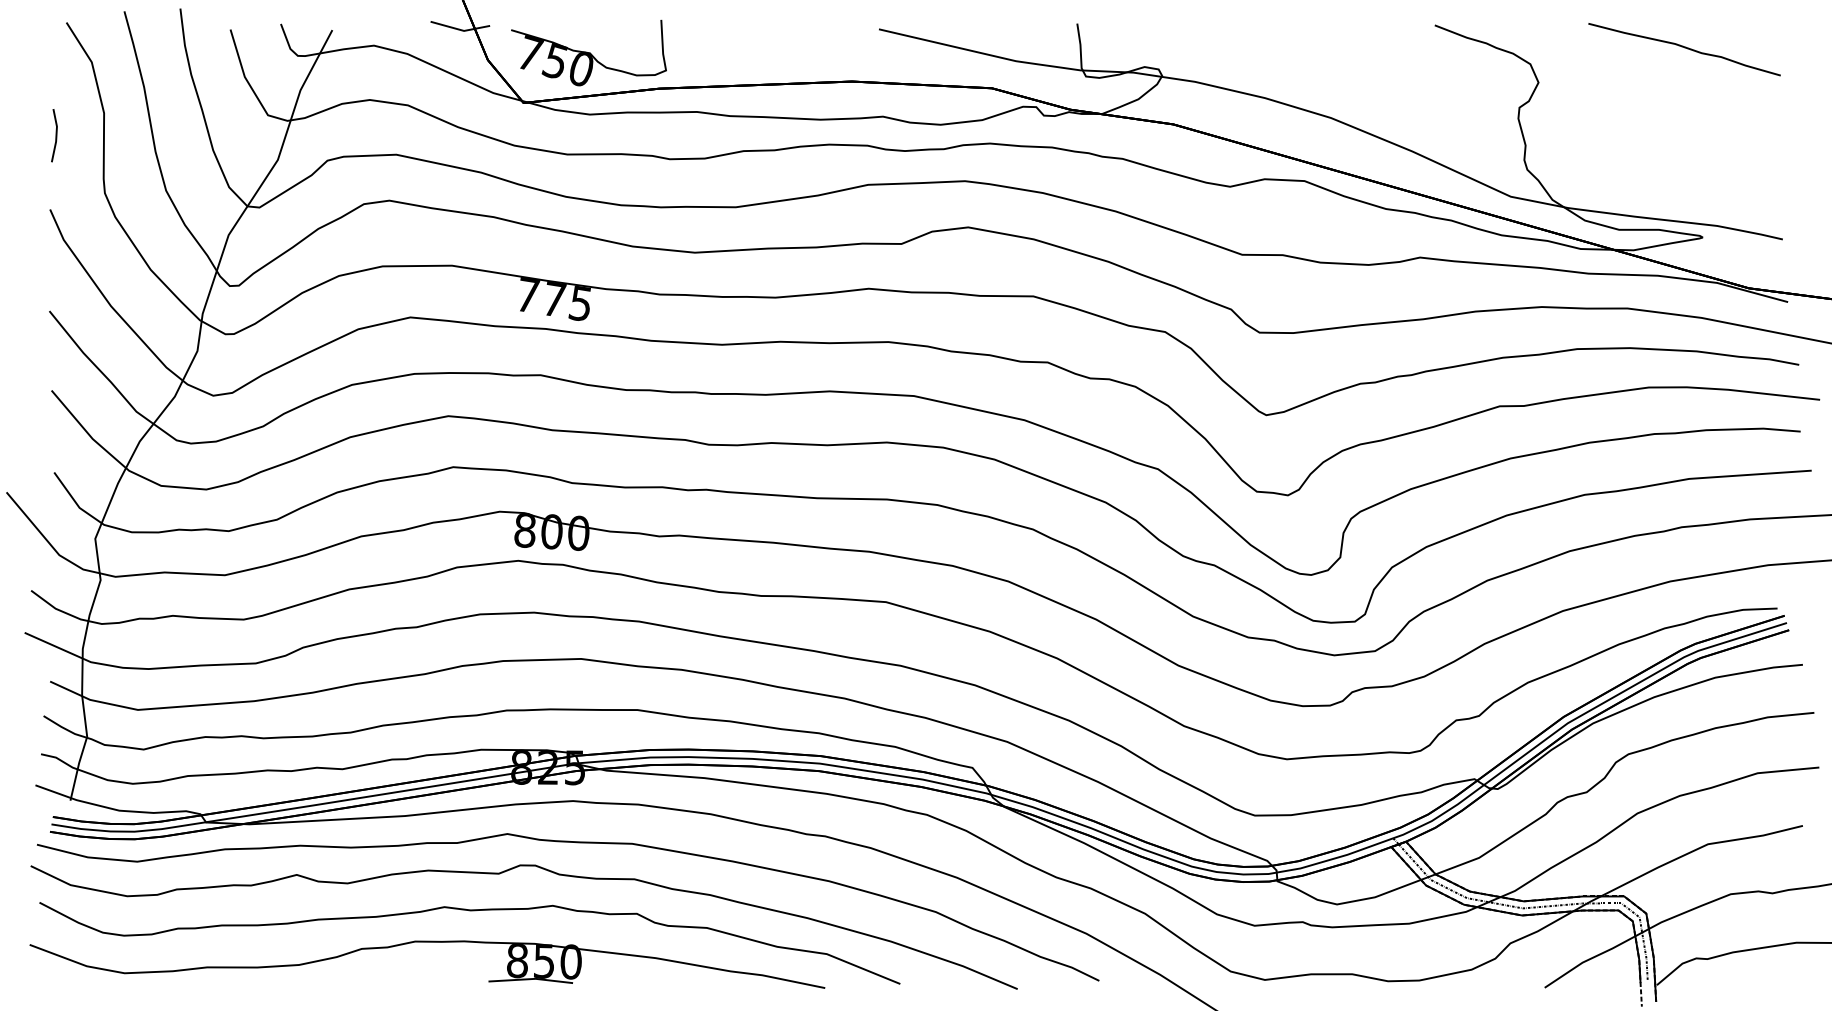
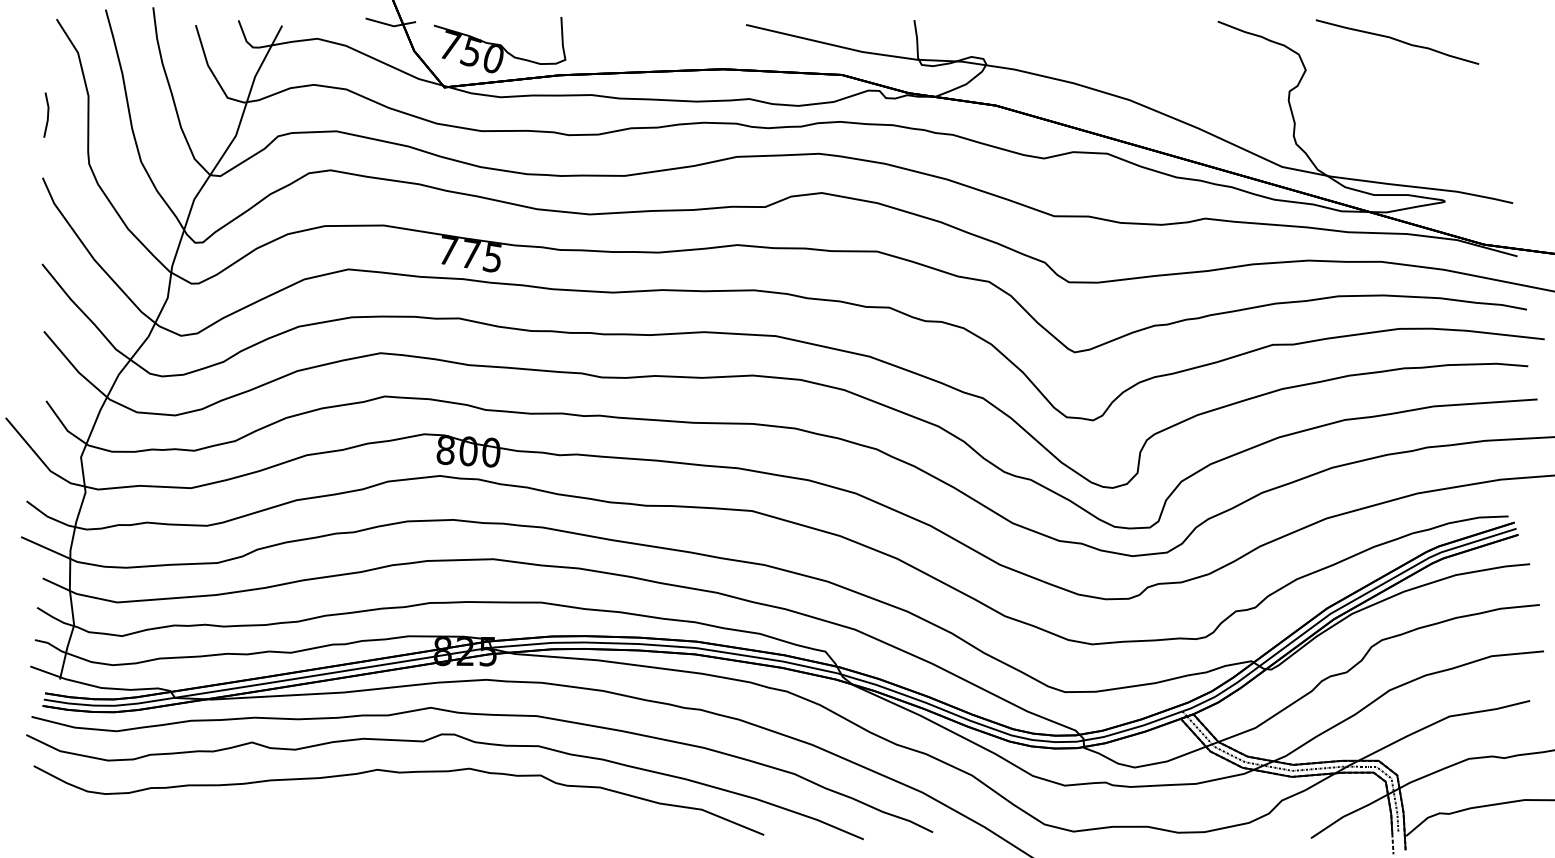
curve: (1684, 48) -> (1397, 41), moved
part: (427, 942) -> (362, 799), removed

